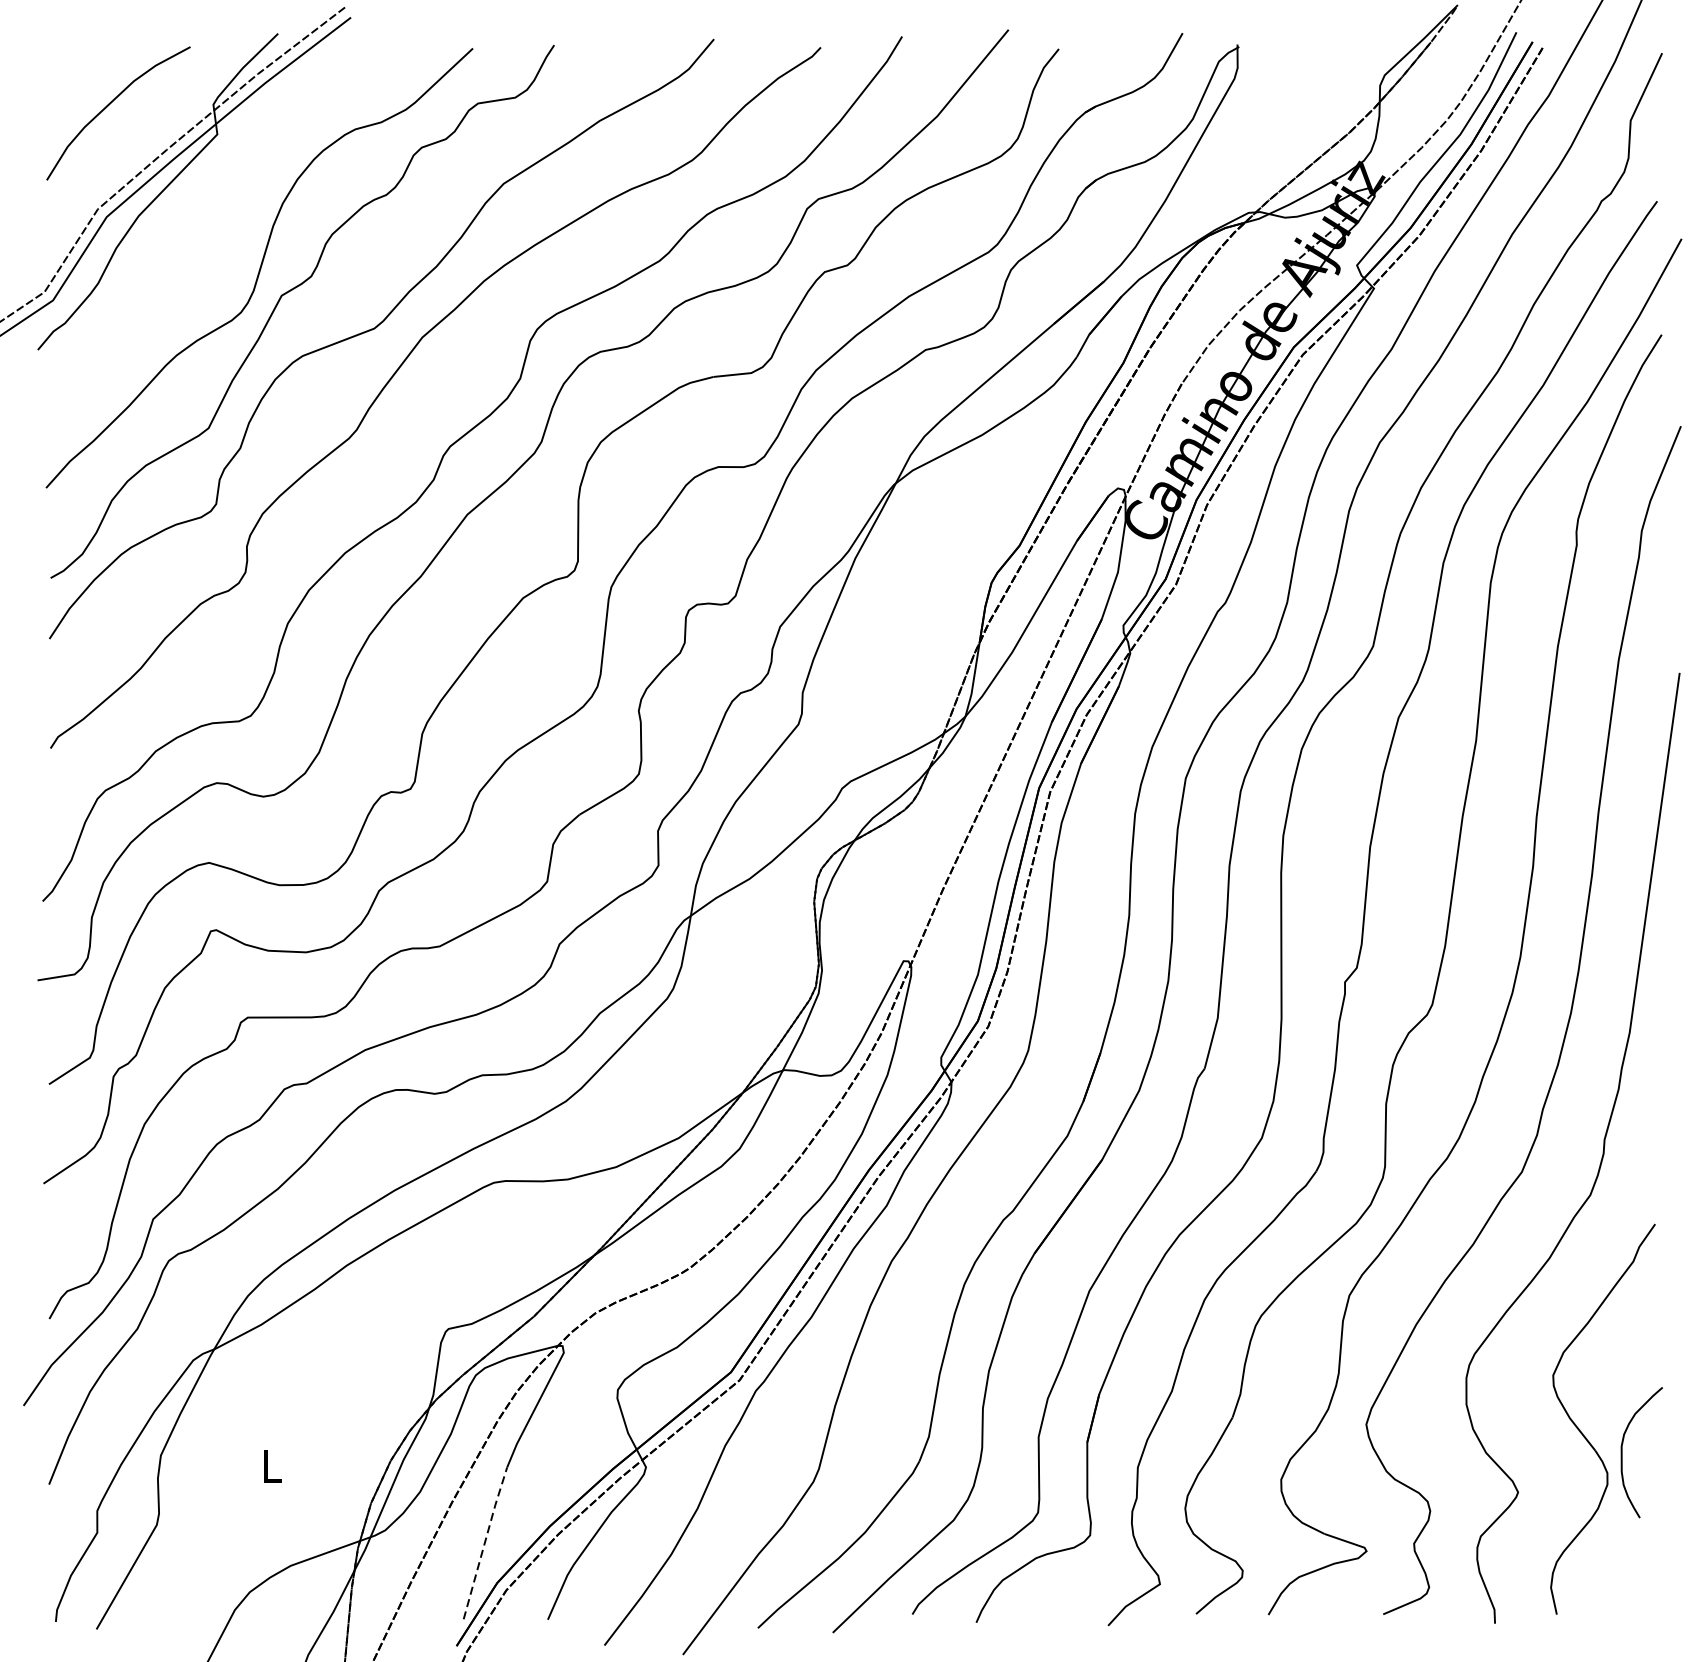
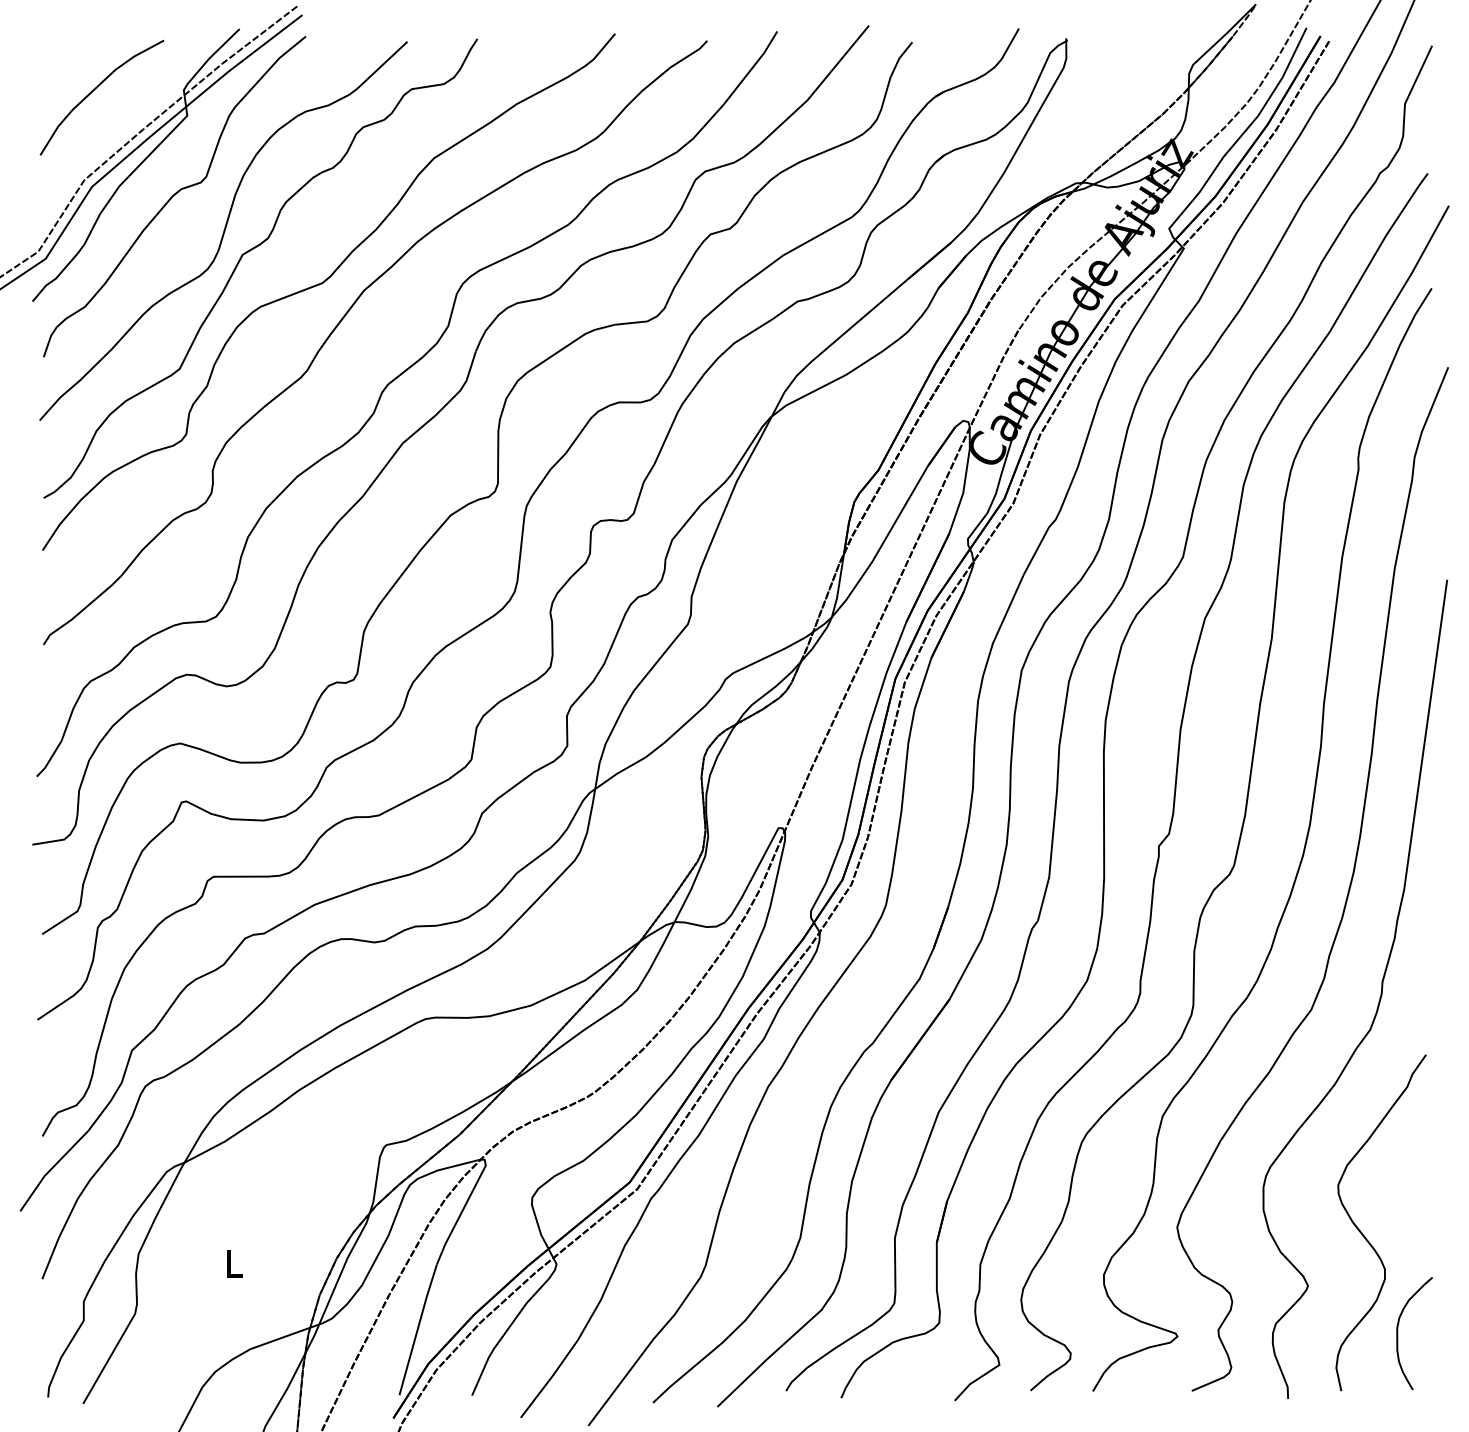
curve: (202, 226) -> (174, 195), added
curve: (1623, 1452) -> (1398, 1333), moved
line: (484, 1543) -> (417, 1329), dashed -> solid

